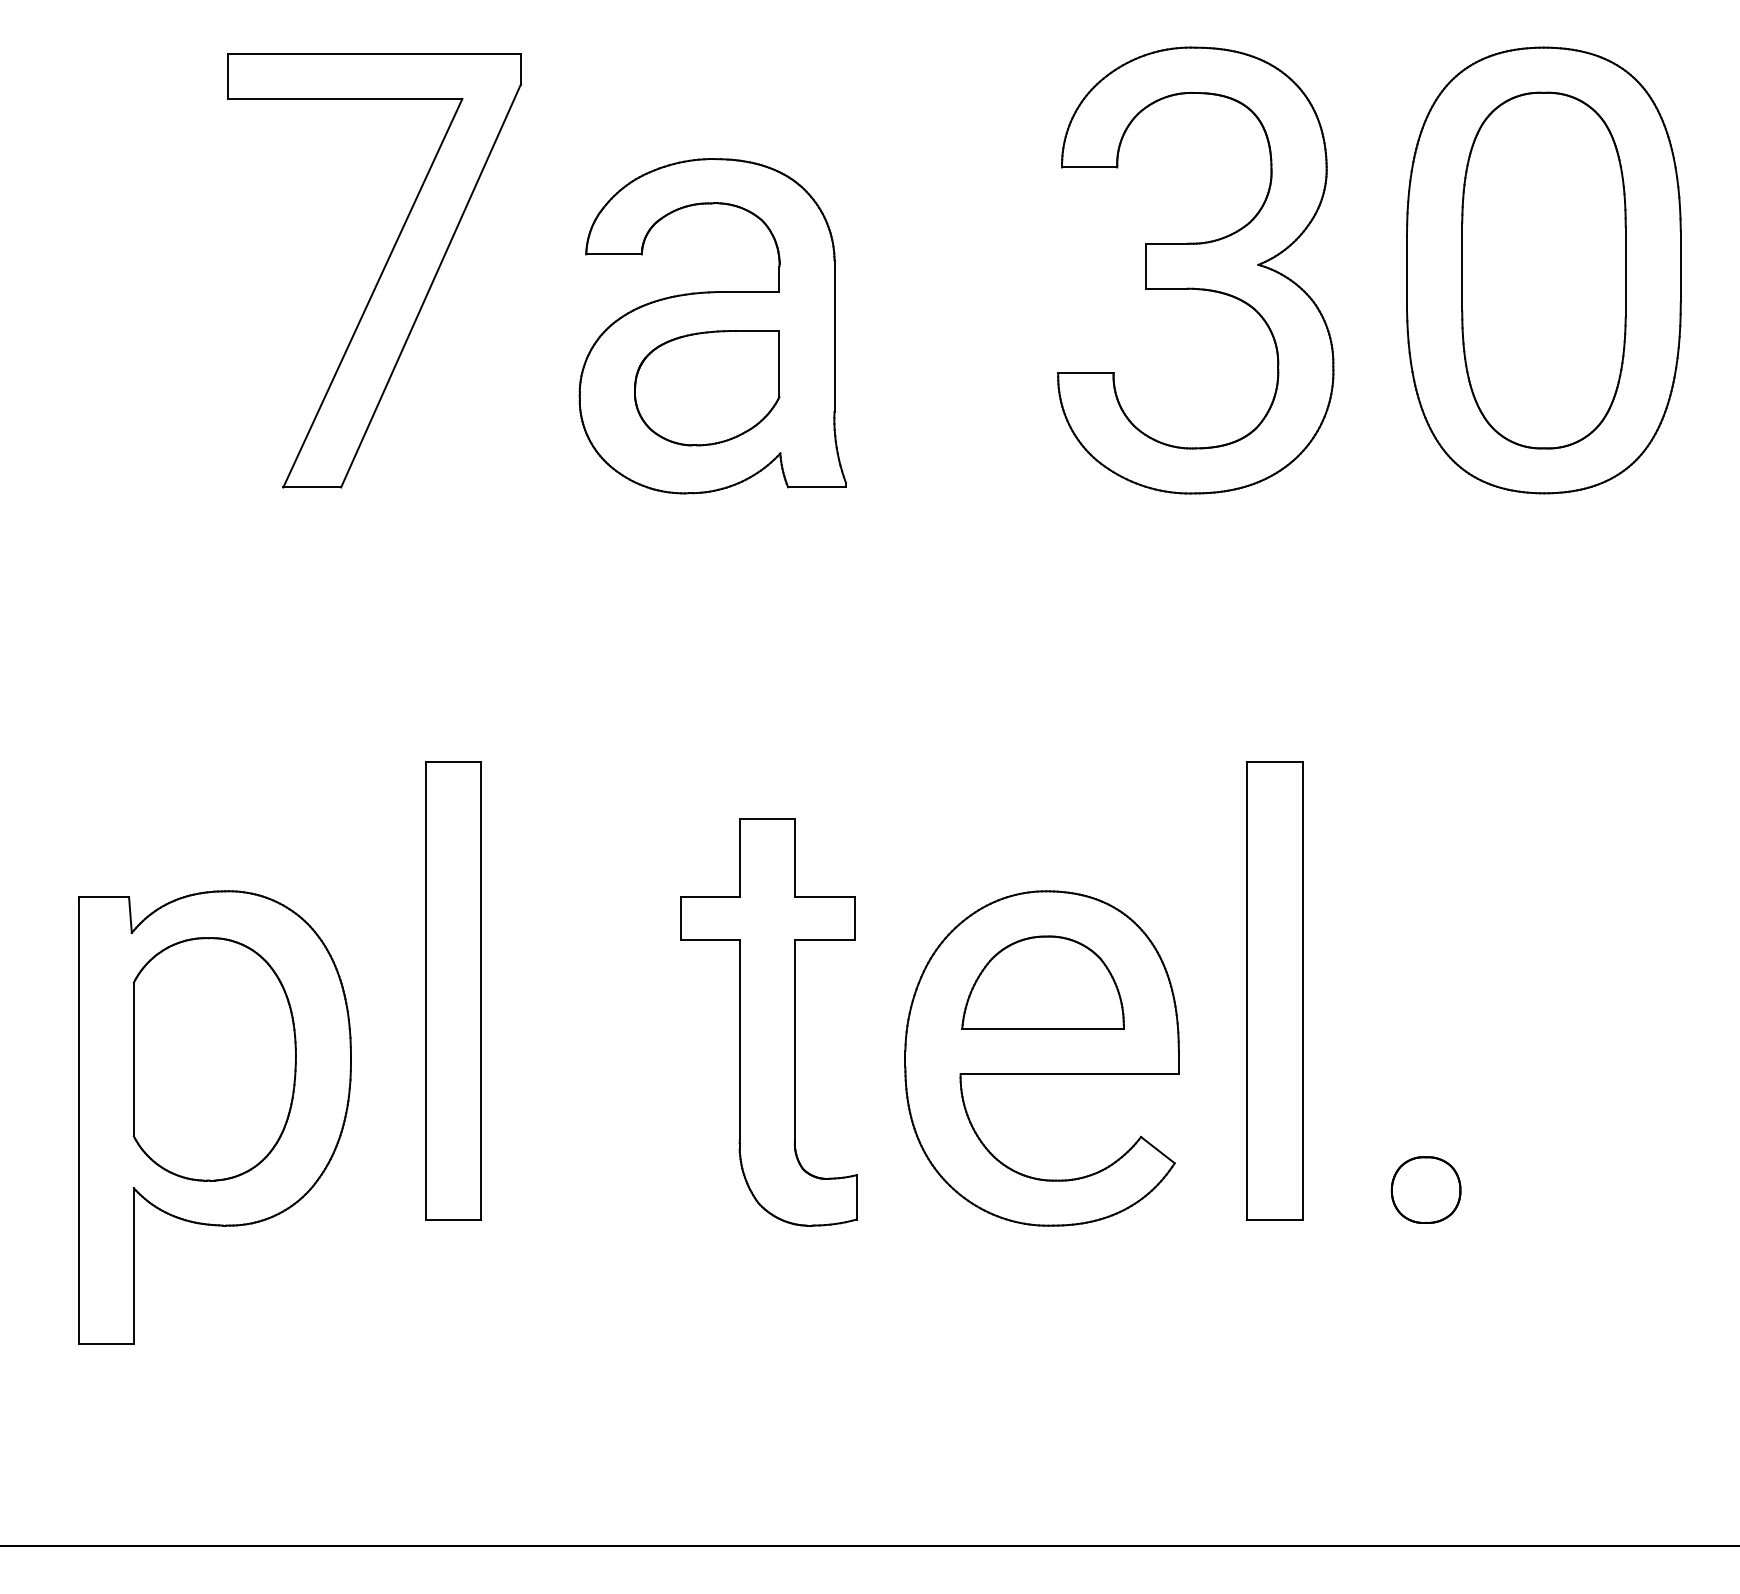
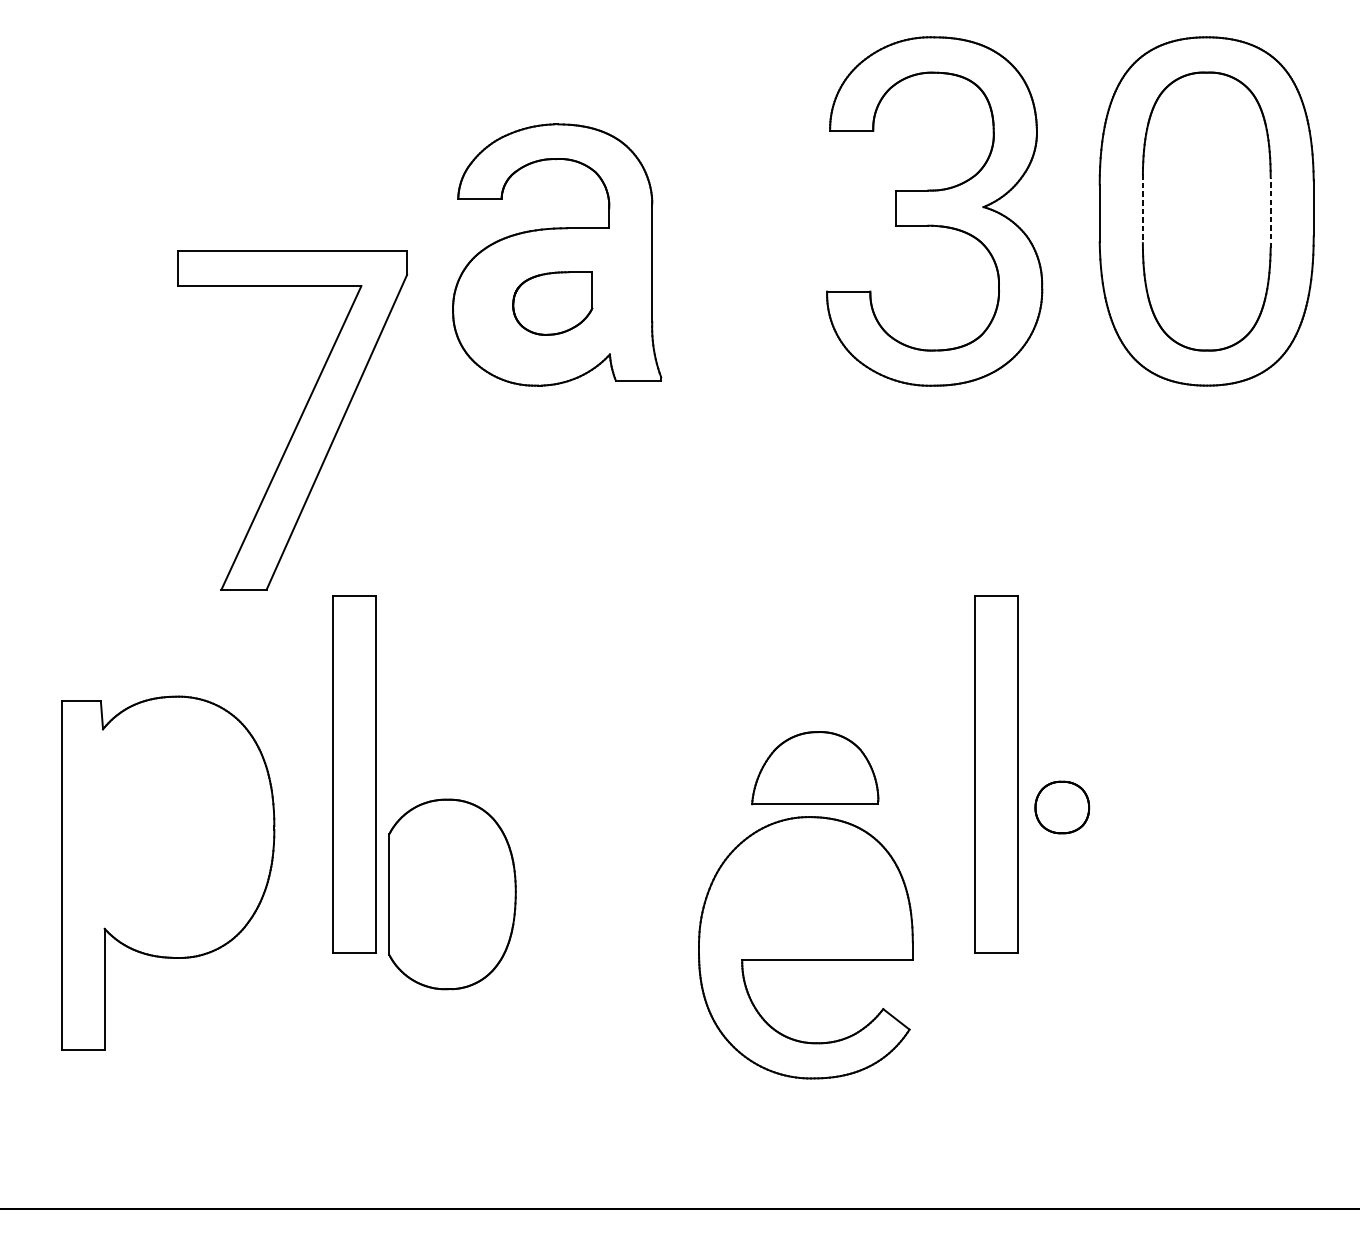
line: (1462, 267) -> (1143, 209), solid -> dashed
line: (1625, 271) -> (1270, 212), solid -> dashed
part: (380, 273) -> (297, 422), moved
part: (707, 388) -> (552, 303), size x0.7
part: (768, 1022) -> (600, 799), removed
part: (1041, 1058) -> (805, 947), moved
part: (214, 1059) -> (452, 894), moved
part: (1425, 1189) -> (1061, 807), moved

